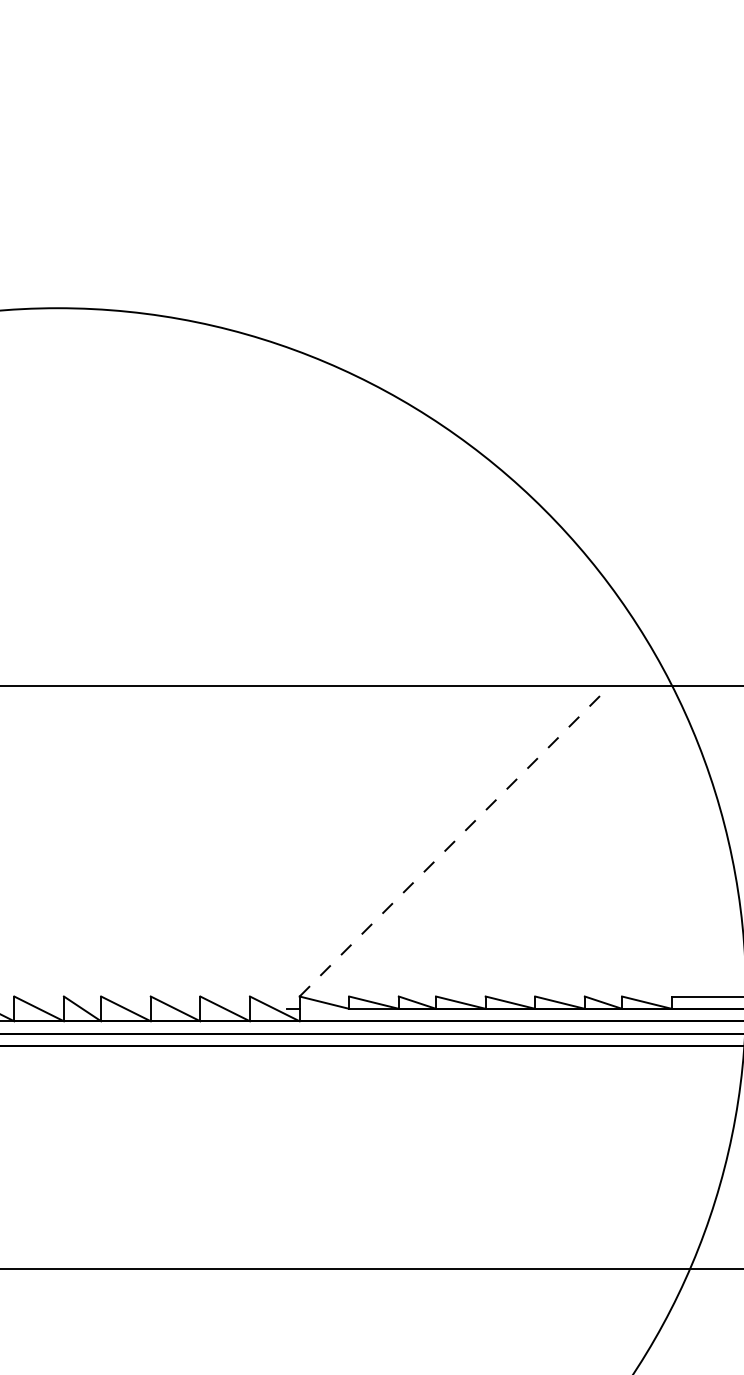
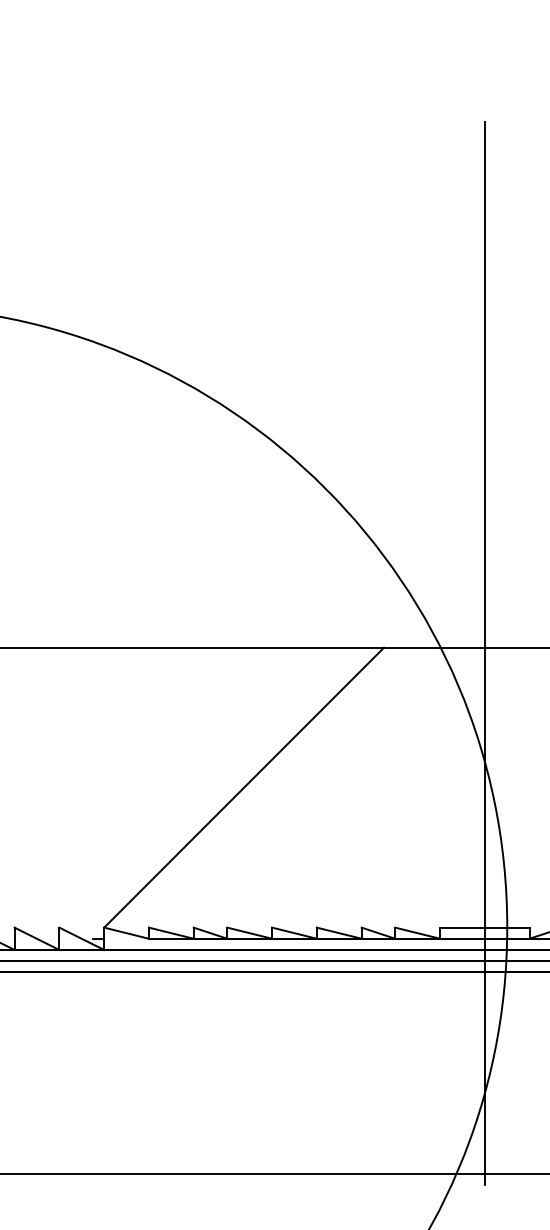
line: (721, 692) -> (485, 653), added
line: (454, 841) -> (244, 787), dashed -> solid

